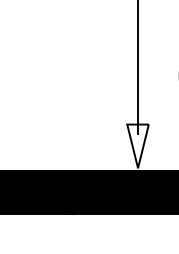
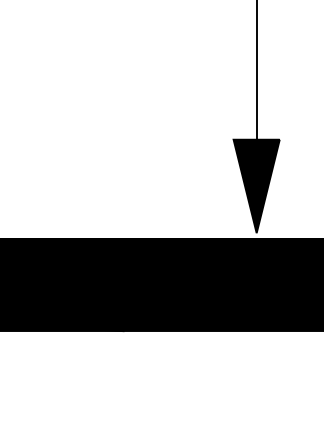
fill: (137, 146) -> (255, 186), added

